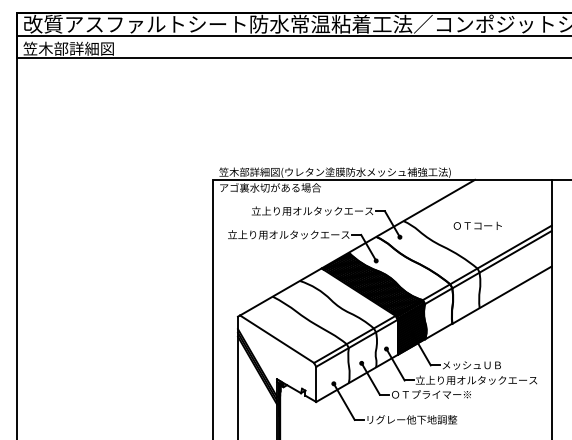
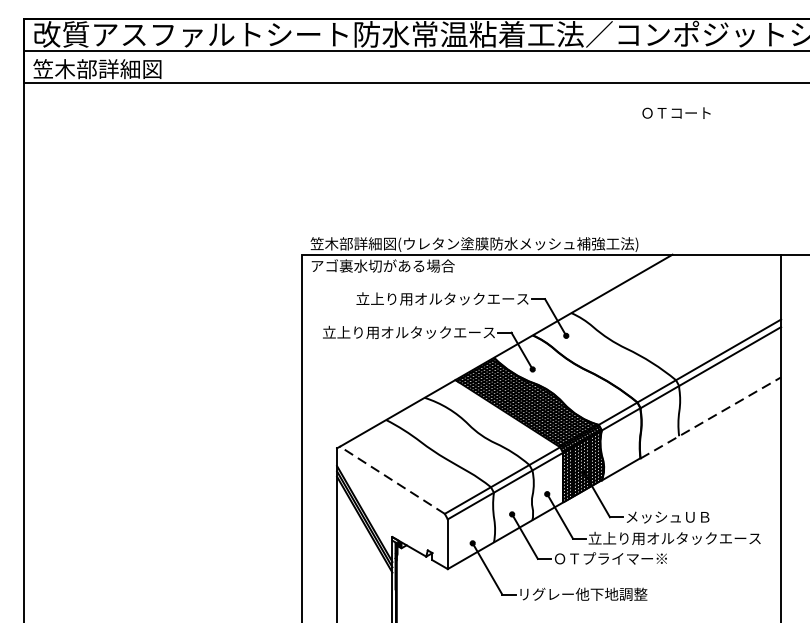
text: (477, 225) -> (676, 112), moved
line: (502, 294) -> (711, 416), solid -> dashed
line: (277, 339) -> (392, 480), solid -> dashed

